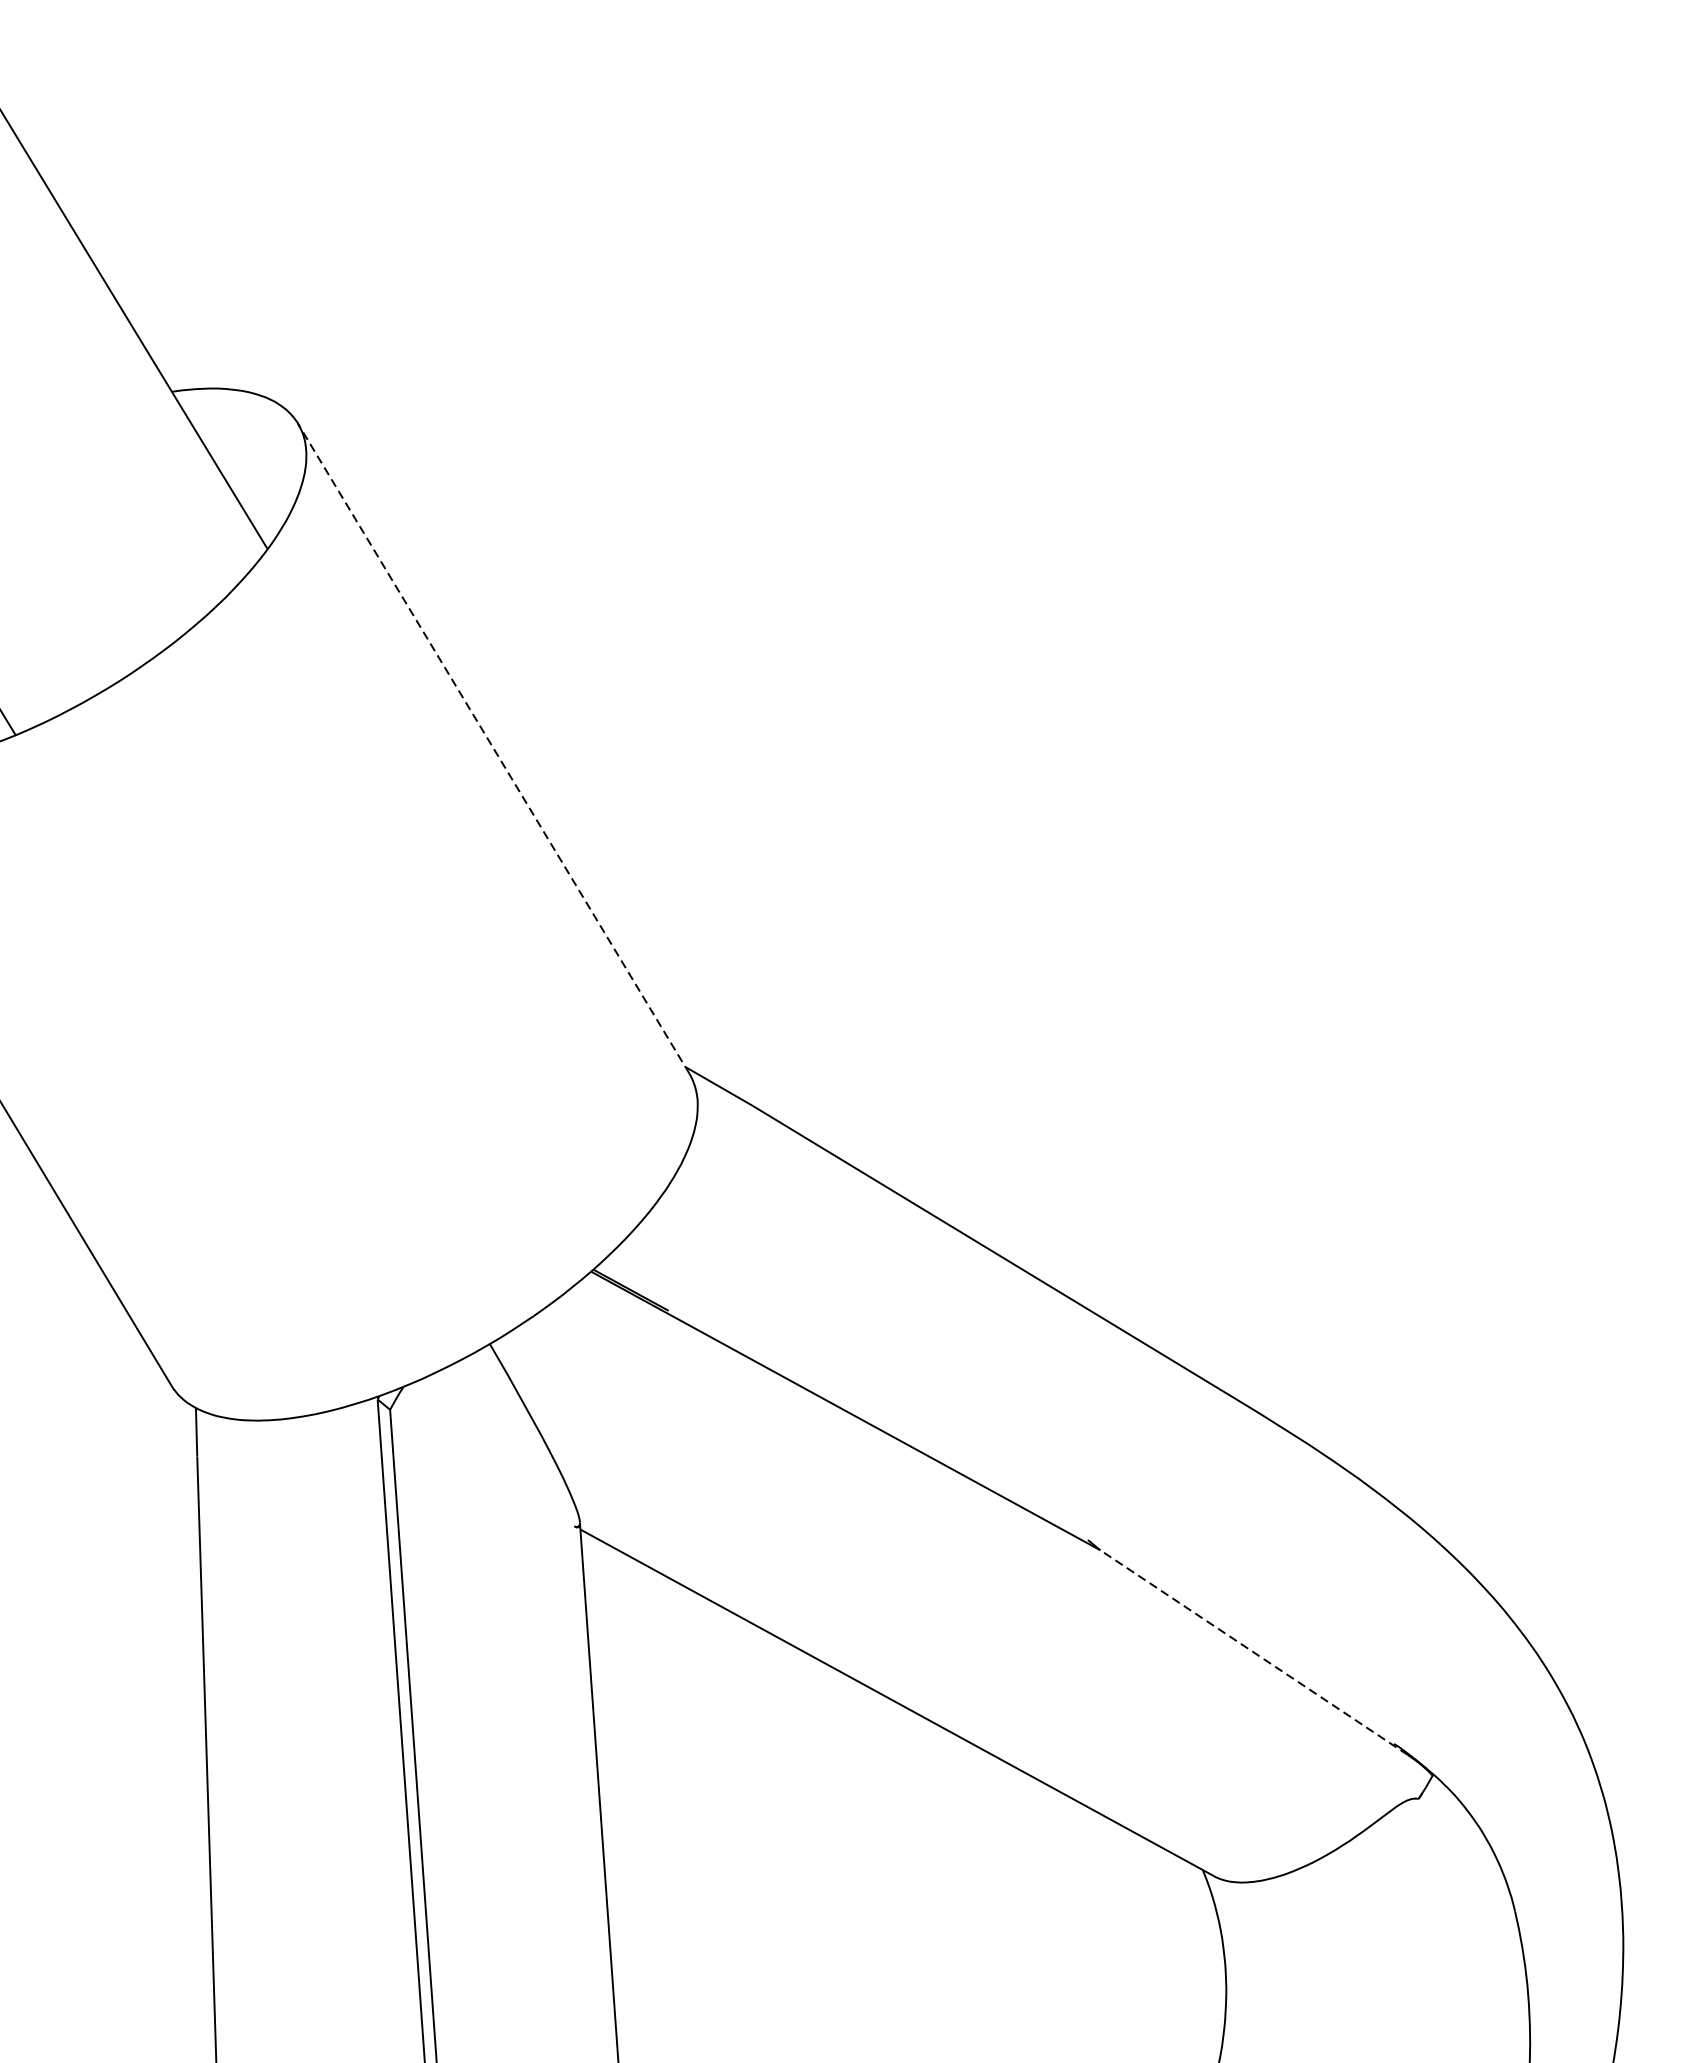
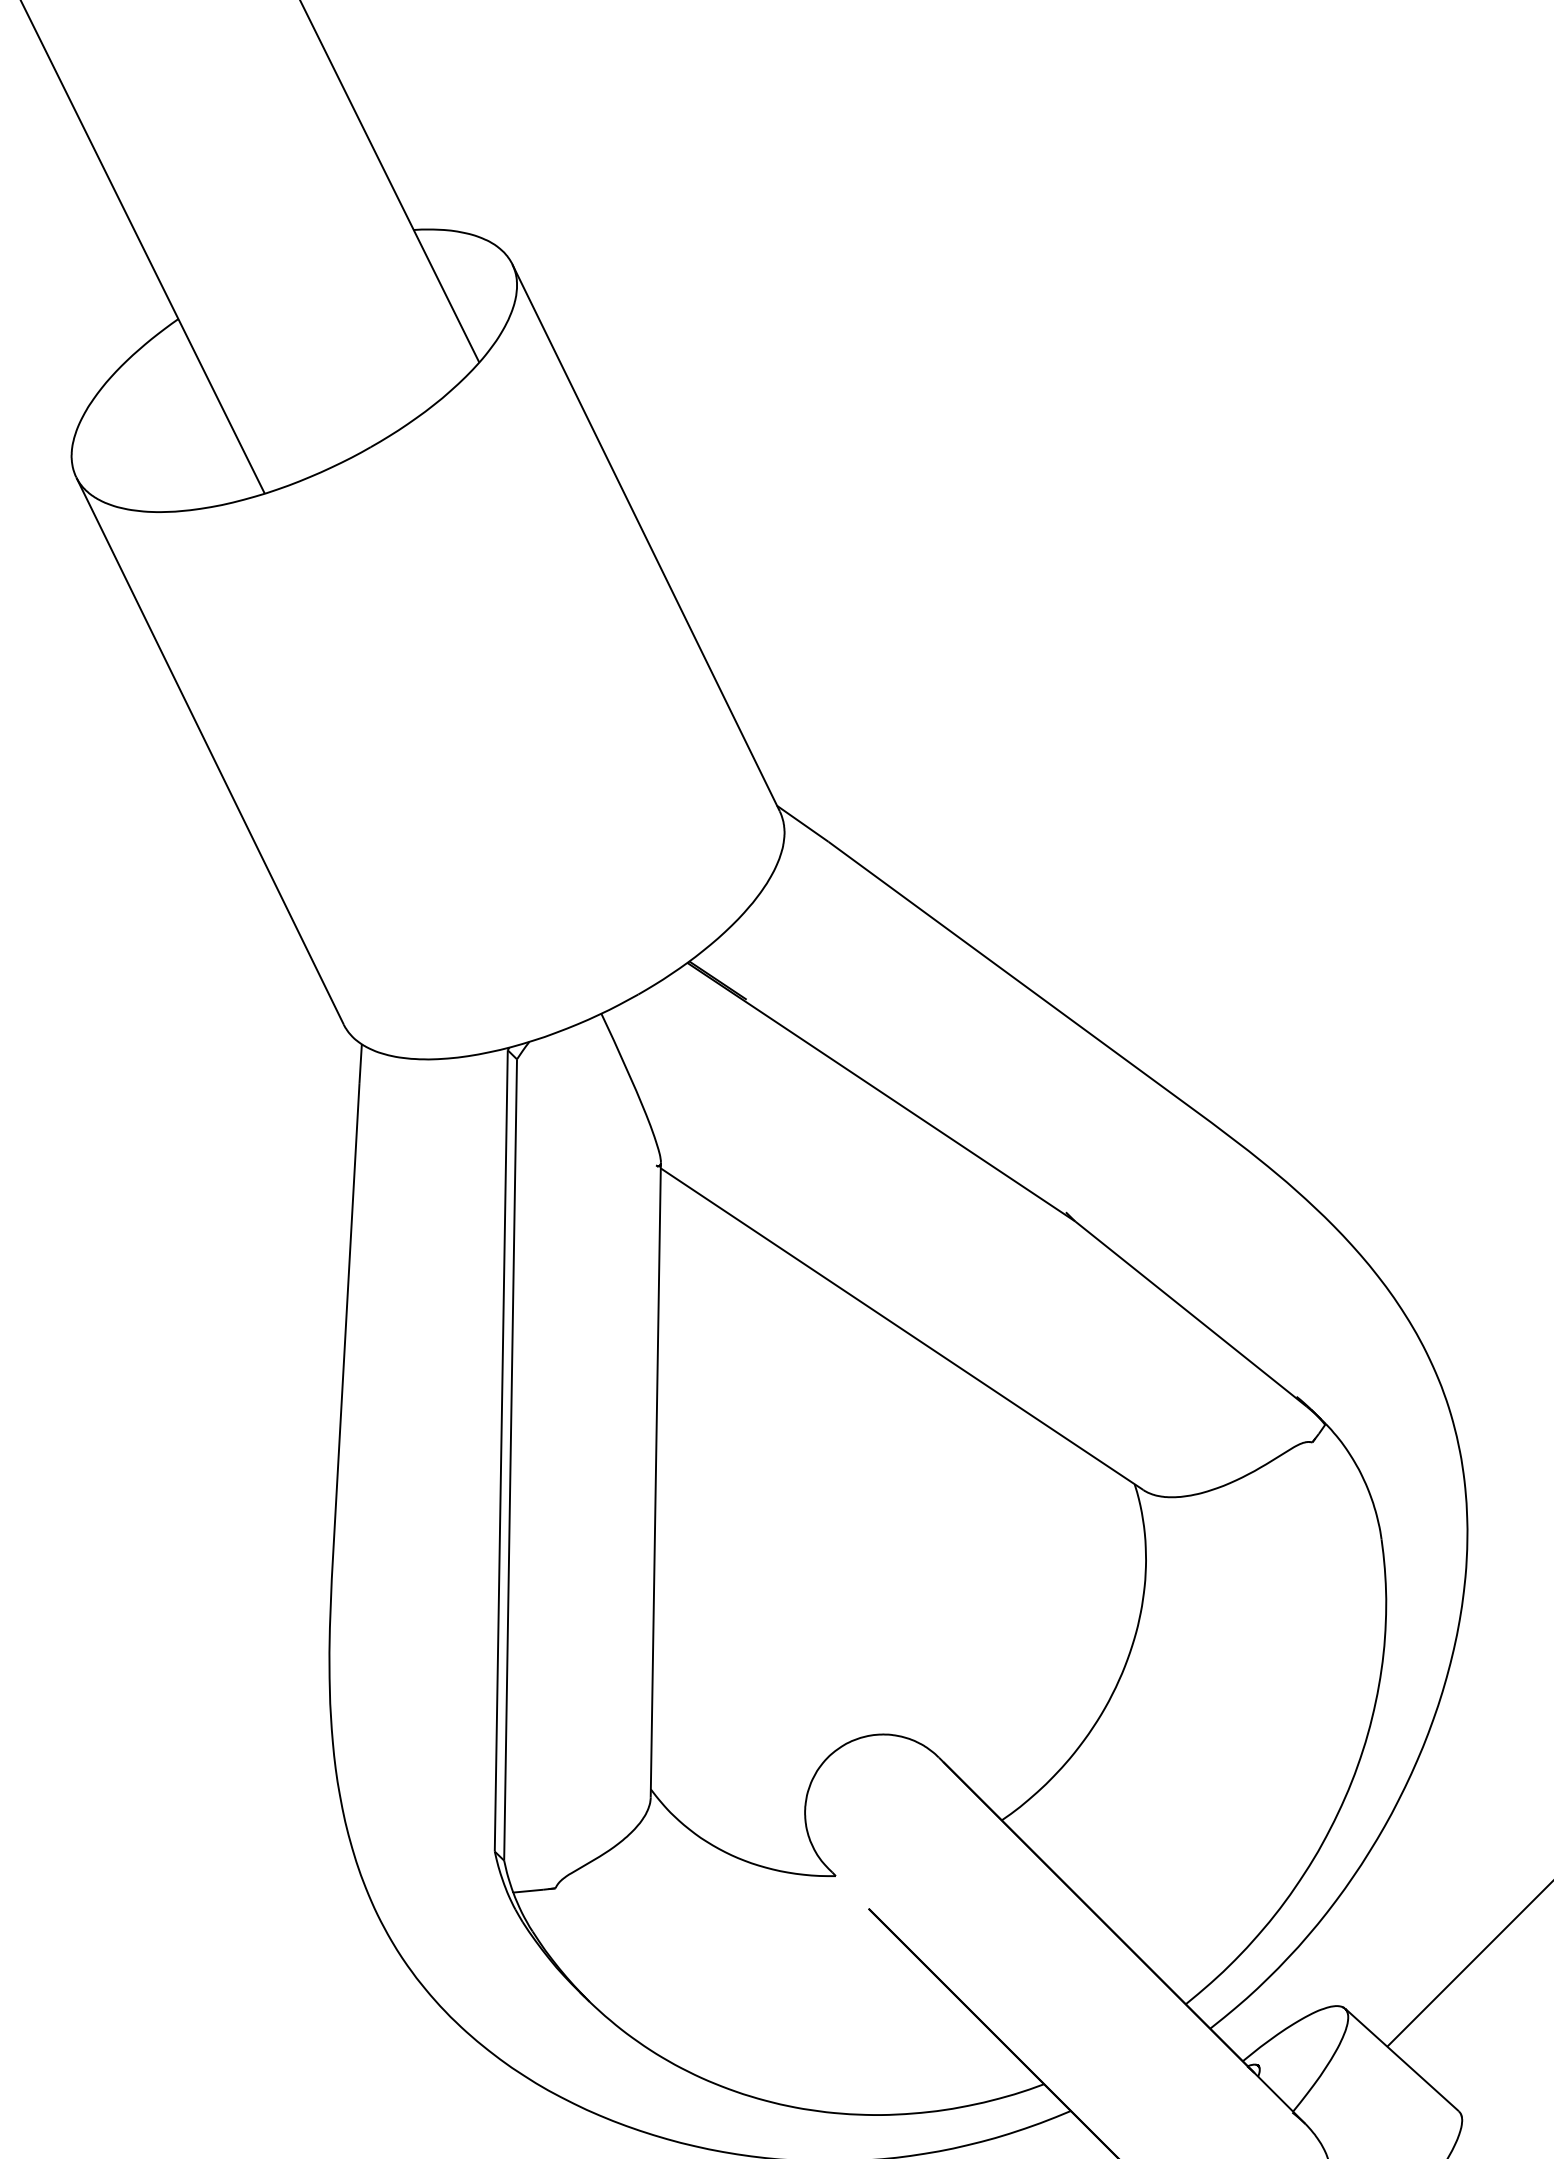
line: (494, 748) -> (646, 537), dashed -> solid
line: (1253, 1652) -> (1190, 1313), dashed -> solid

